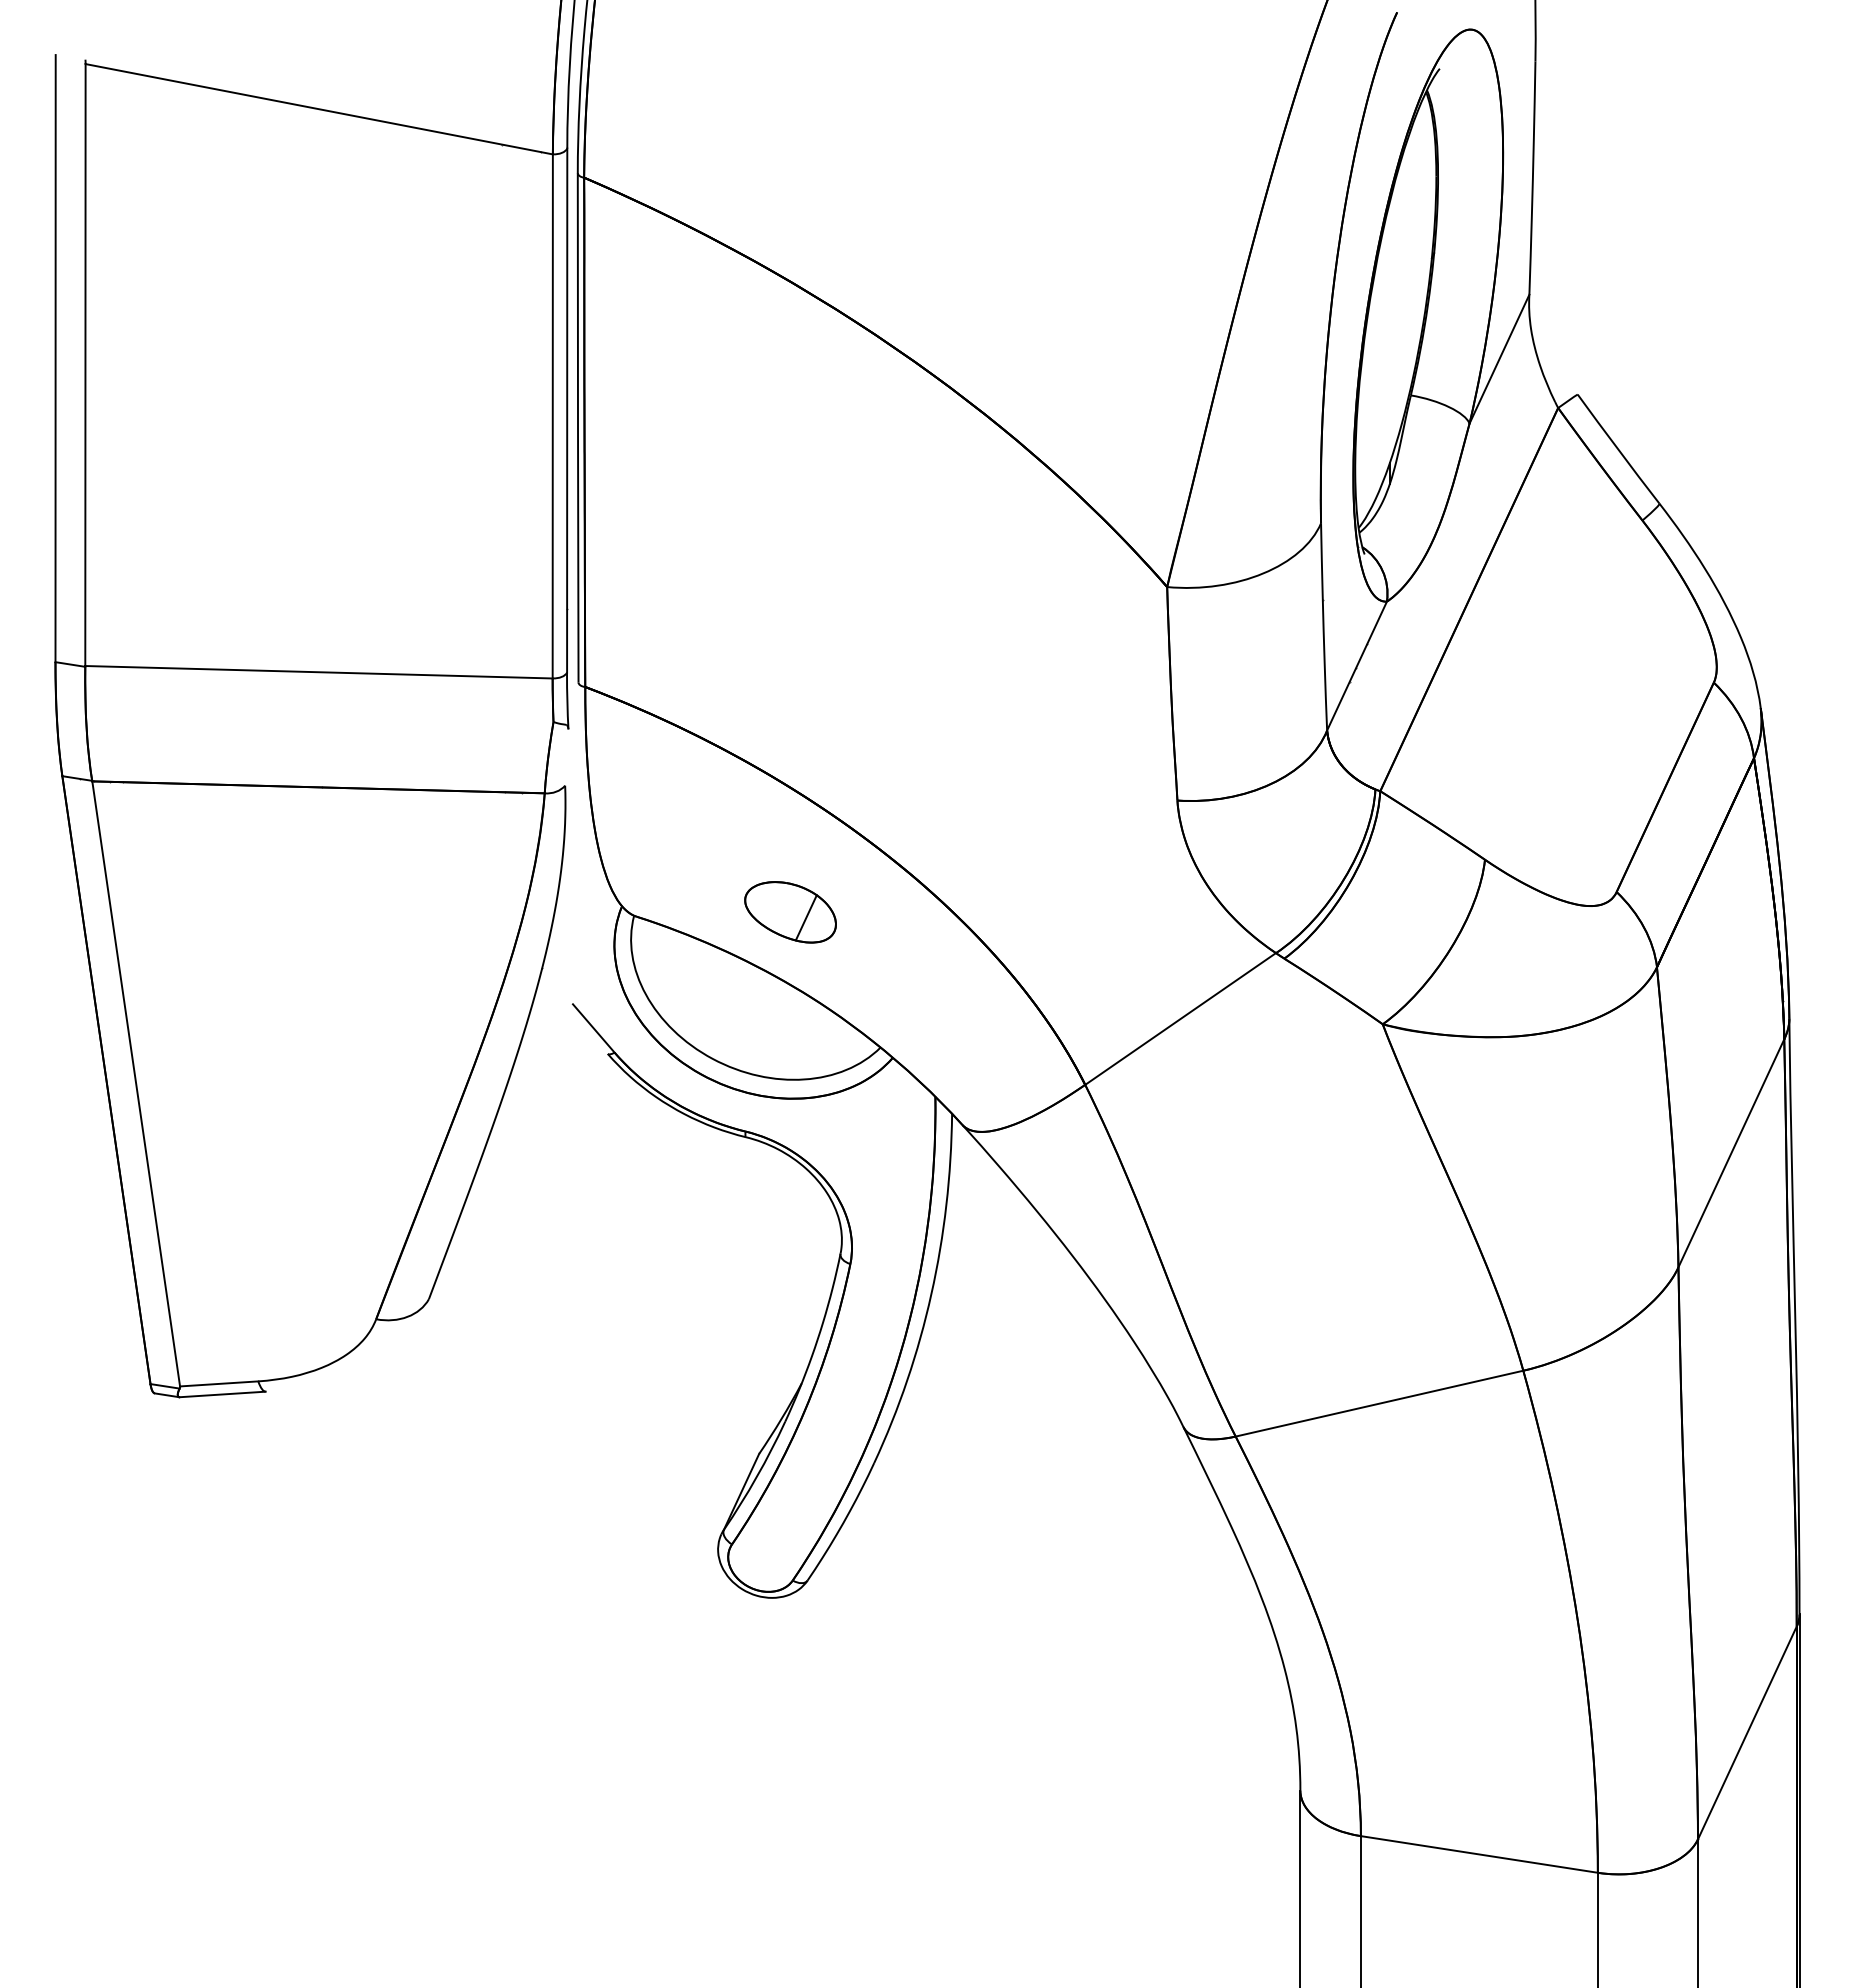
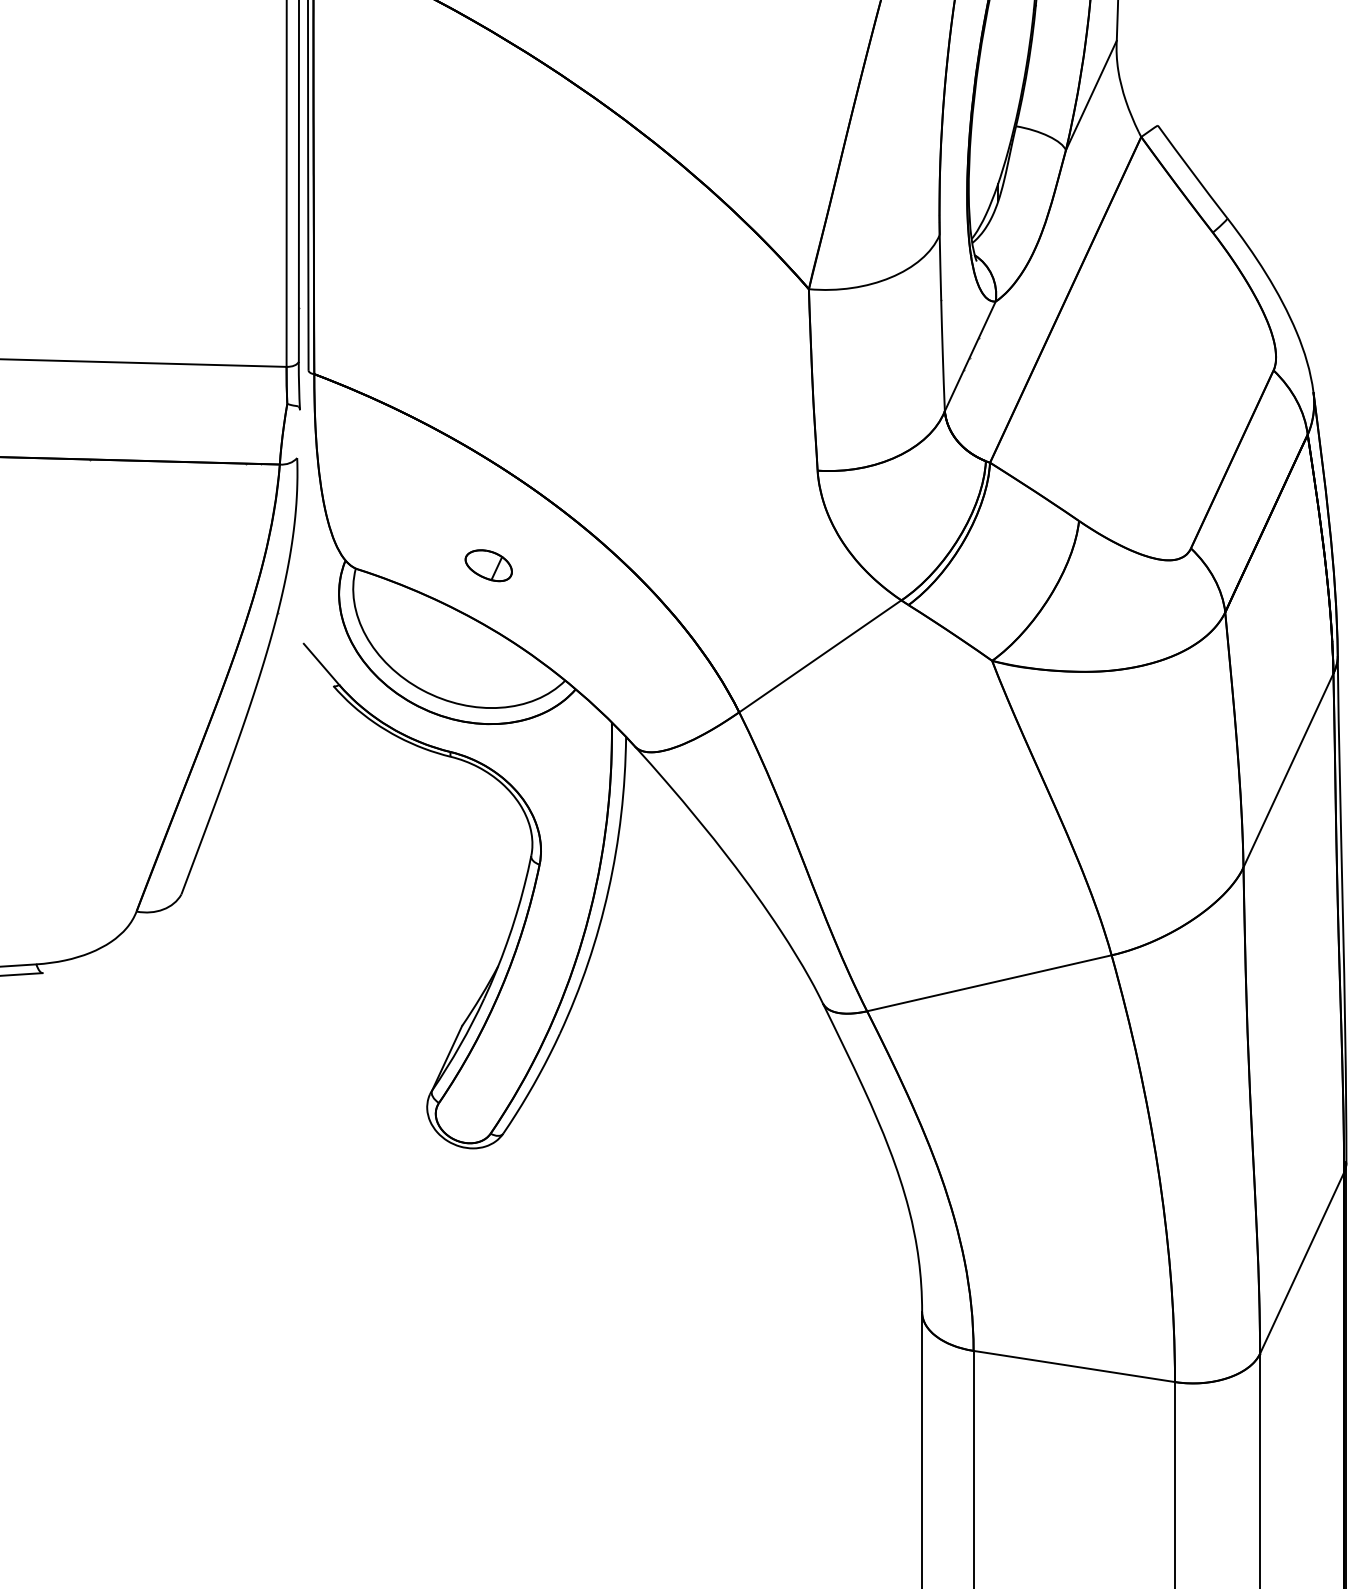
part: (790, 912) -> (488, 565), size x0.6

